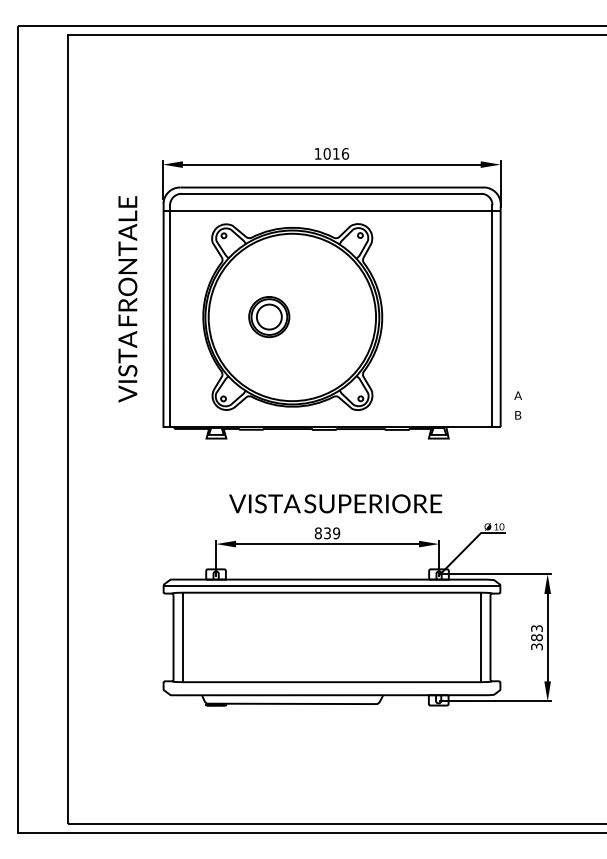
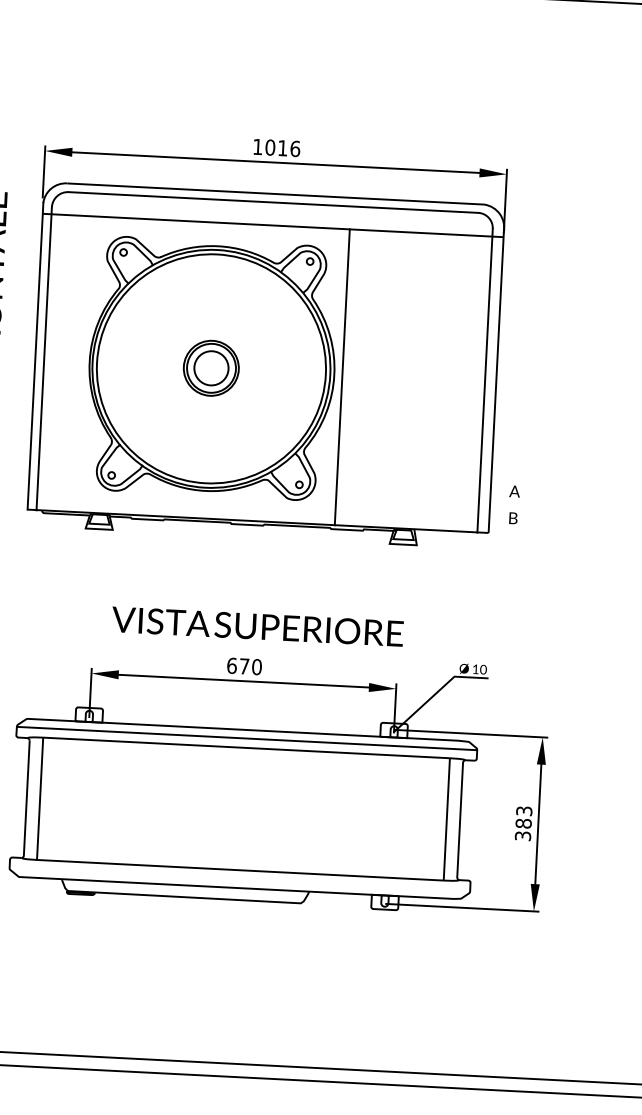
part: (269, 317) -> (211, 368), moved
line: (388, 318) -> (342, 376), added
text: (326, 533) -> (243, 666), 839 -> 670

